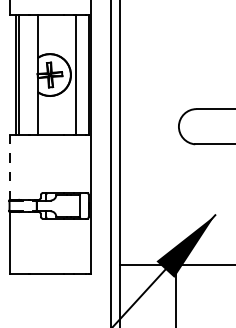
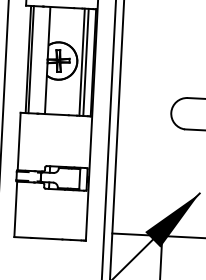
line: (80, 75) -> (85, 62), added
line: (10, 167) -> (19, 141), dashed -> solid

